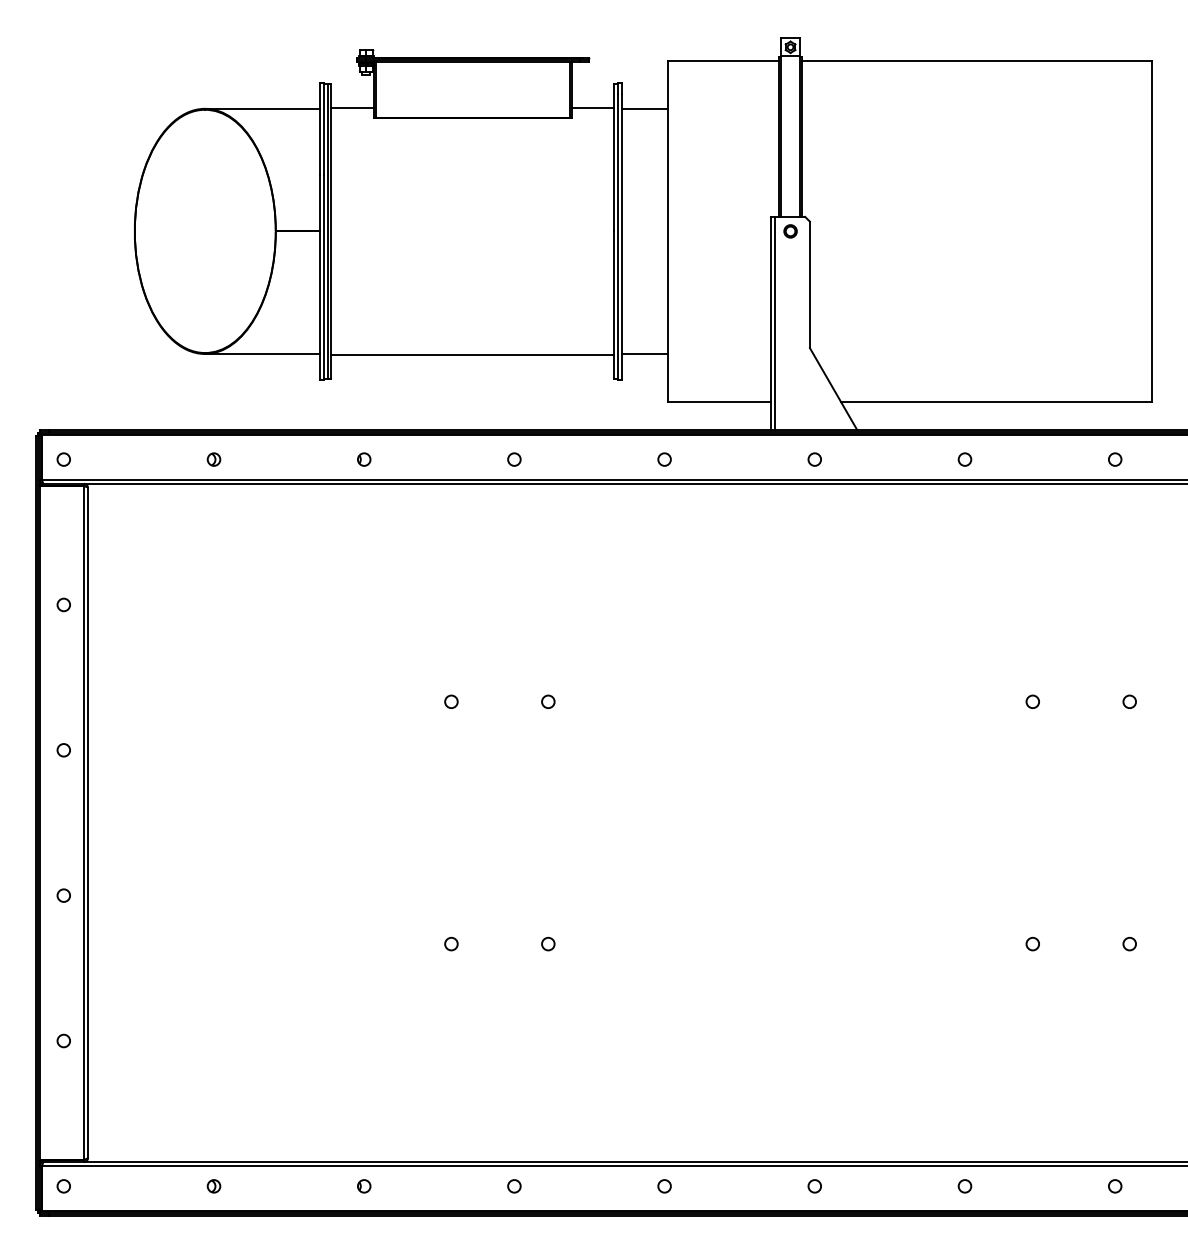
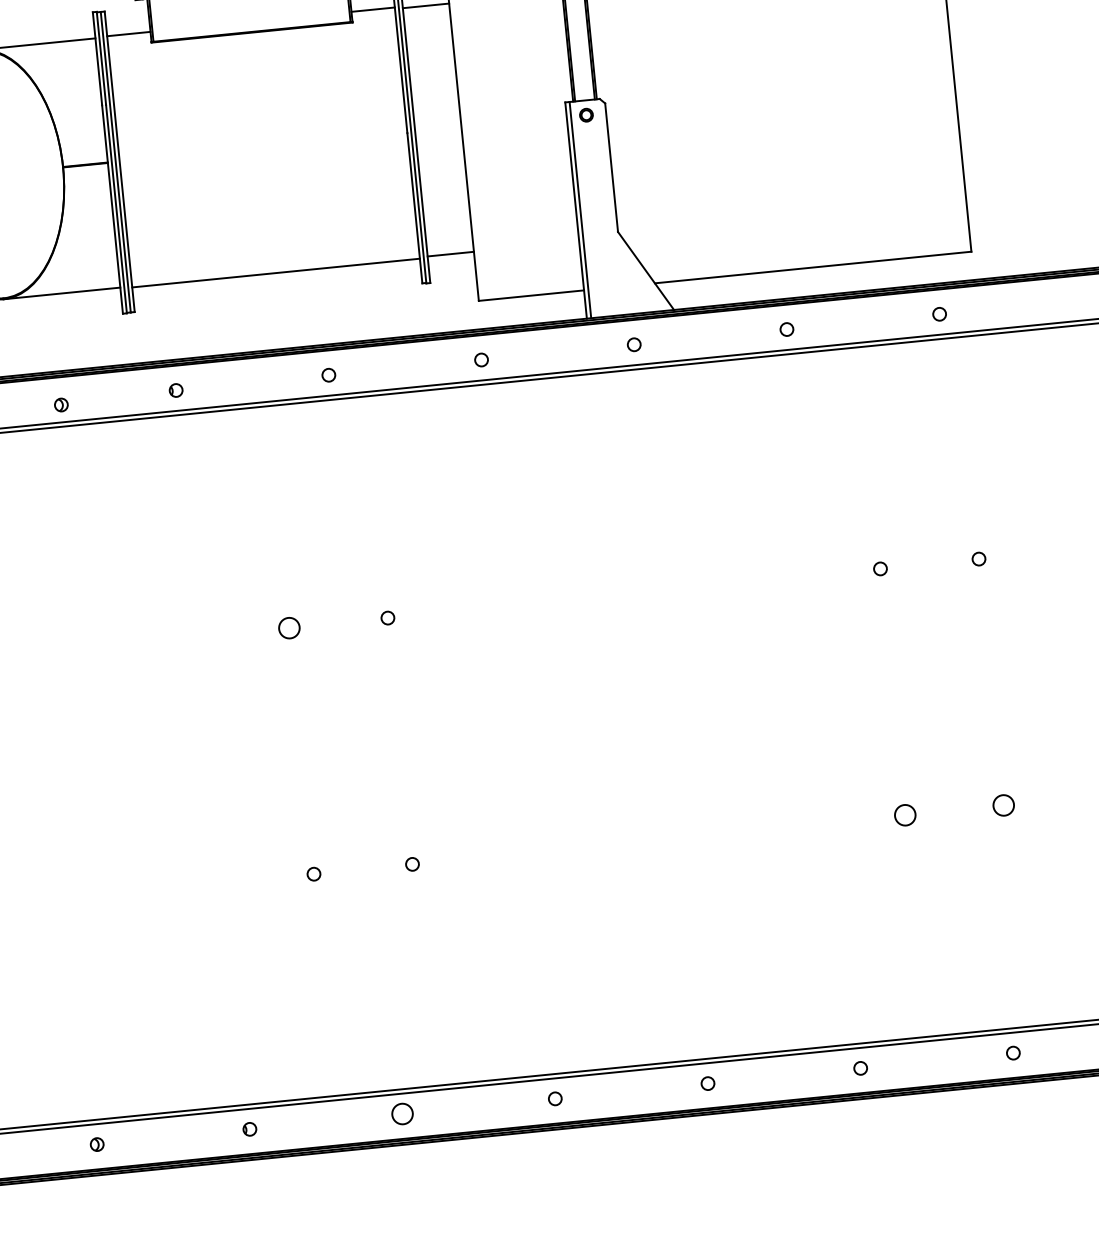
part: (213, 459) -> (60, 404), moved
circle: (451, 701) -> (289, 627), size x1.6
circle: (1032, 943) -> (904, 814), size x1.6
circle: (1129, 943) -> (1003, 804), size x1.6
circle: (514, 1186) -> (402, 1114), size x1.6

